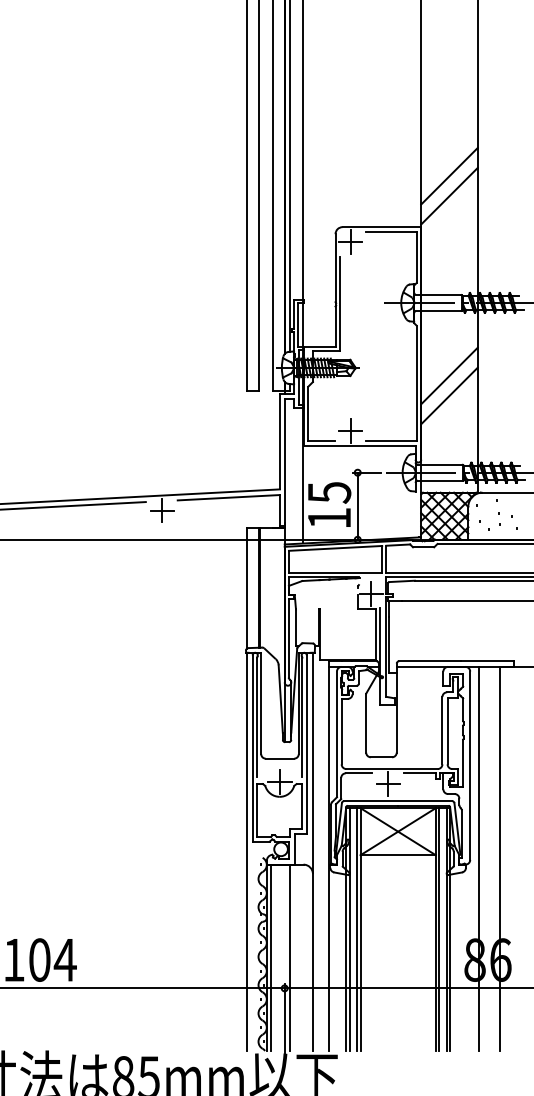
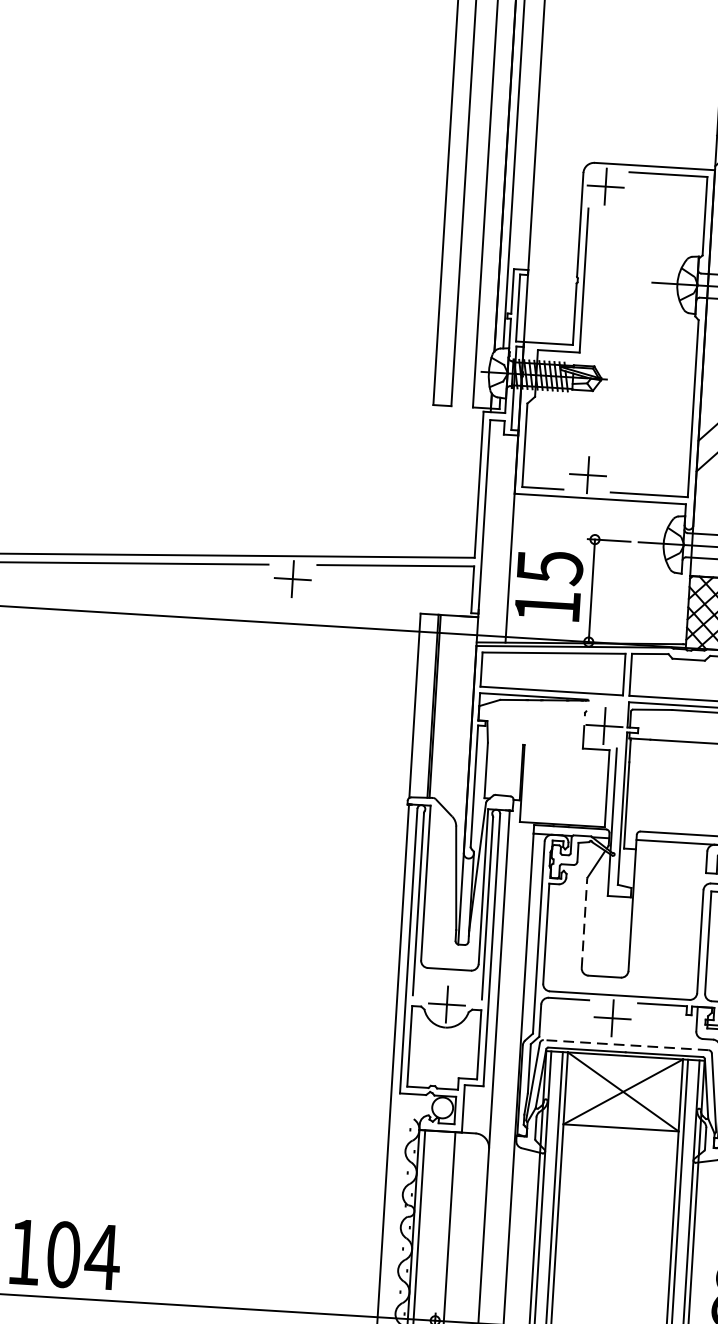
line: (366, 722) -> (585, 922), solid -> dashed
line: (398, 801) -> (626, 1045), solid -> dashed

